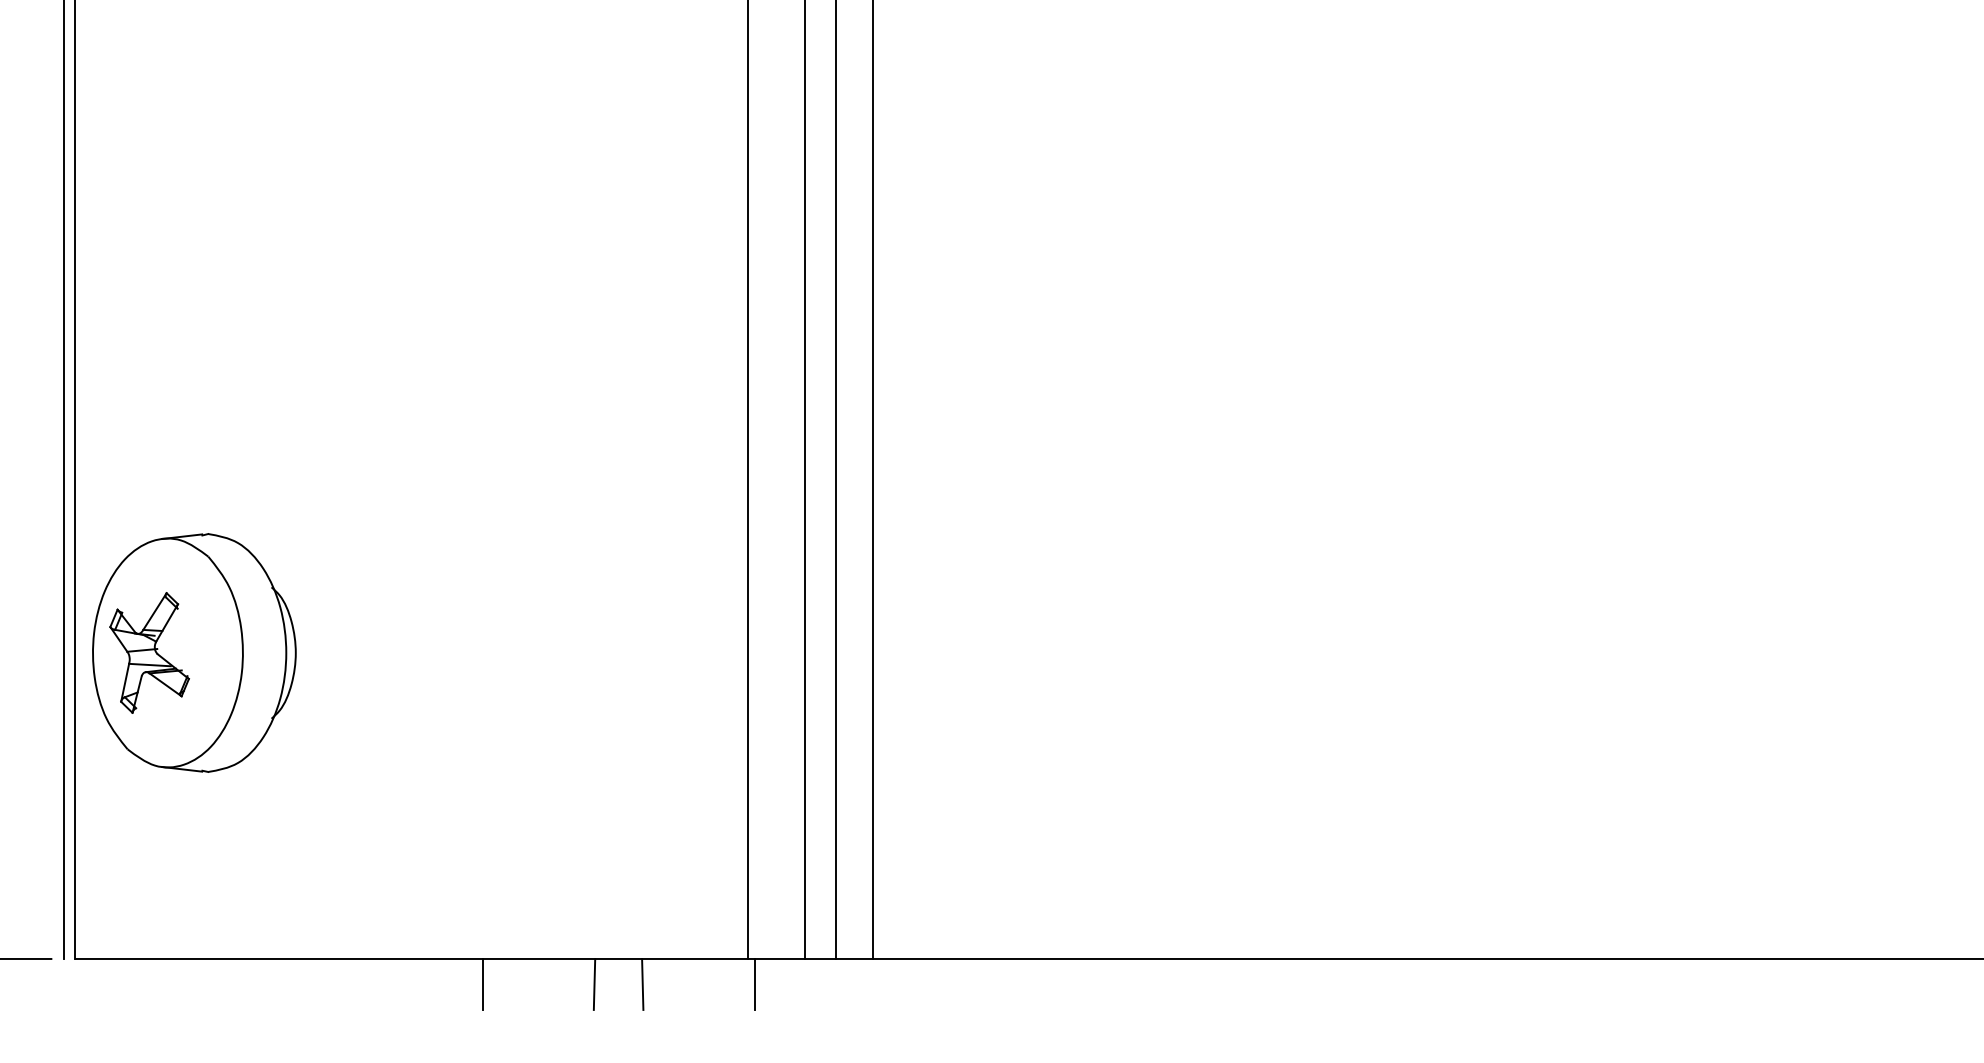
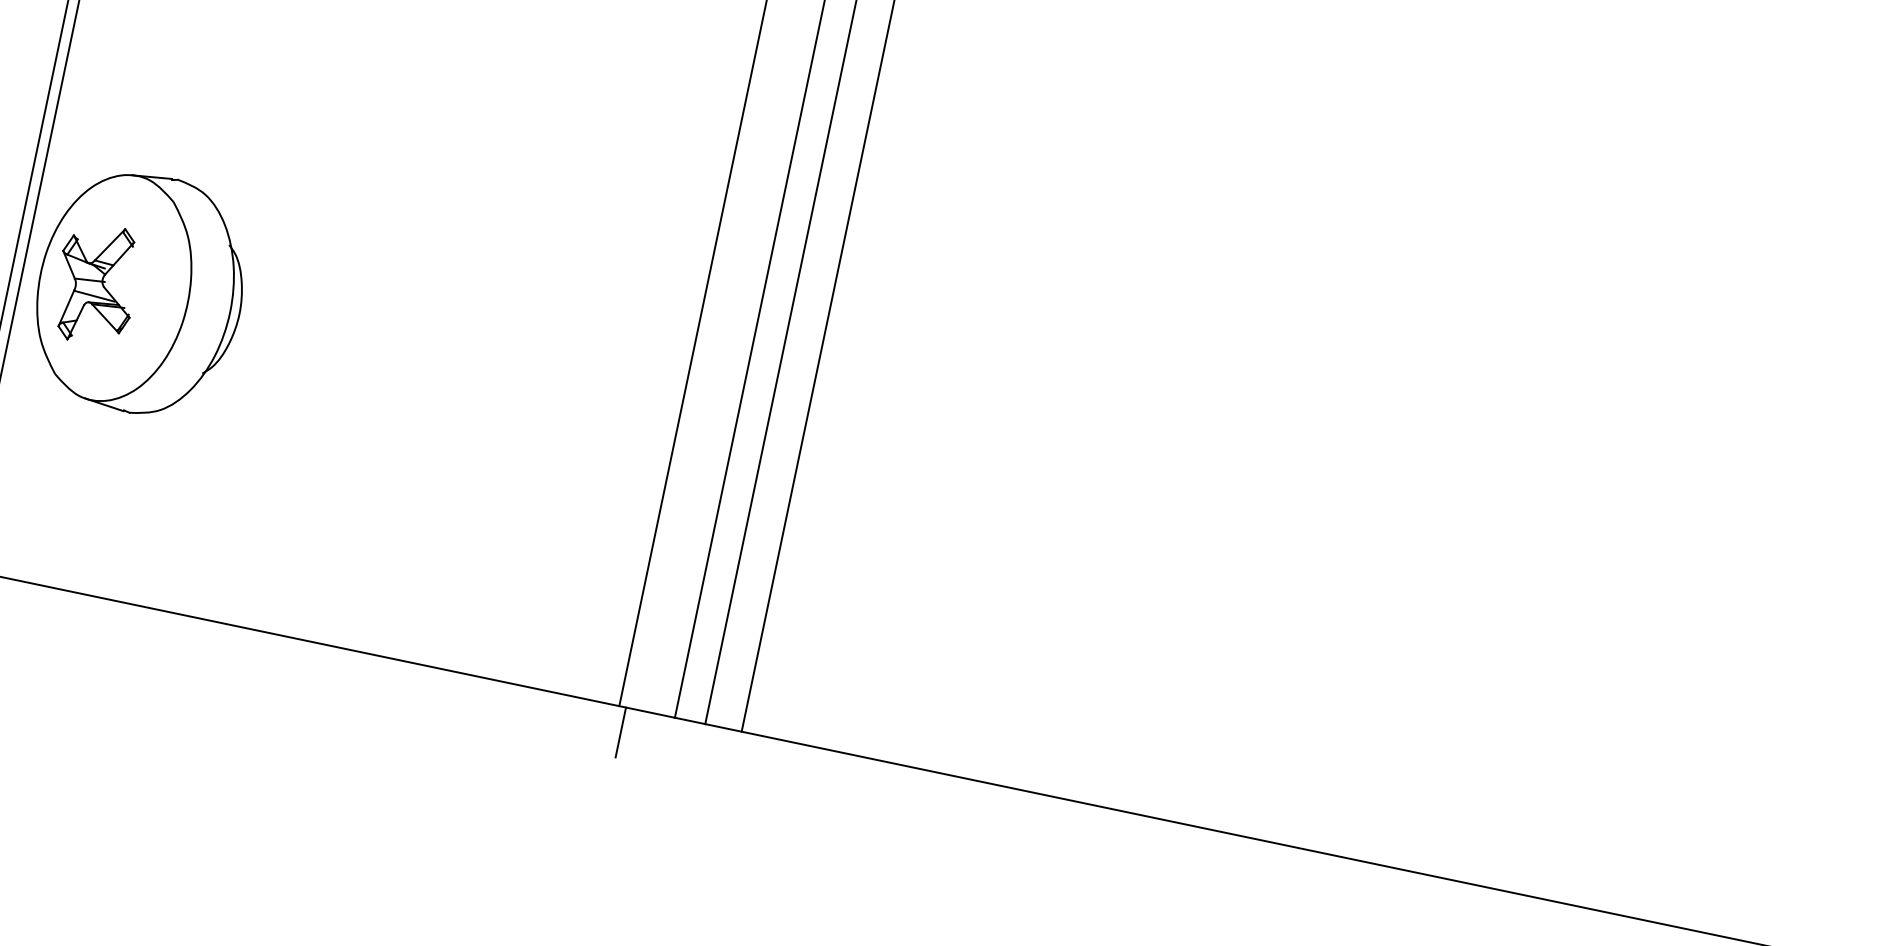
line: (482, 983) -> (354, 675), removed
line: (594, 983) -> (464, 698), removed
line: (642, 983) -> (511, 708), removed

